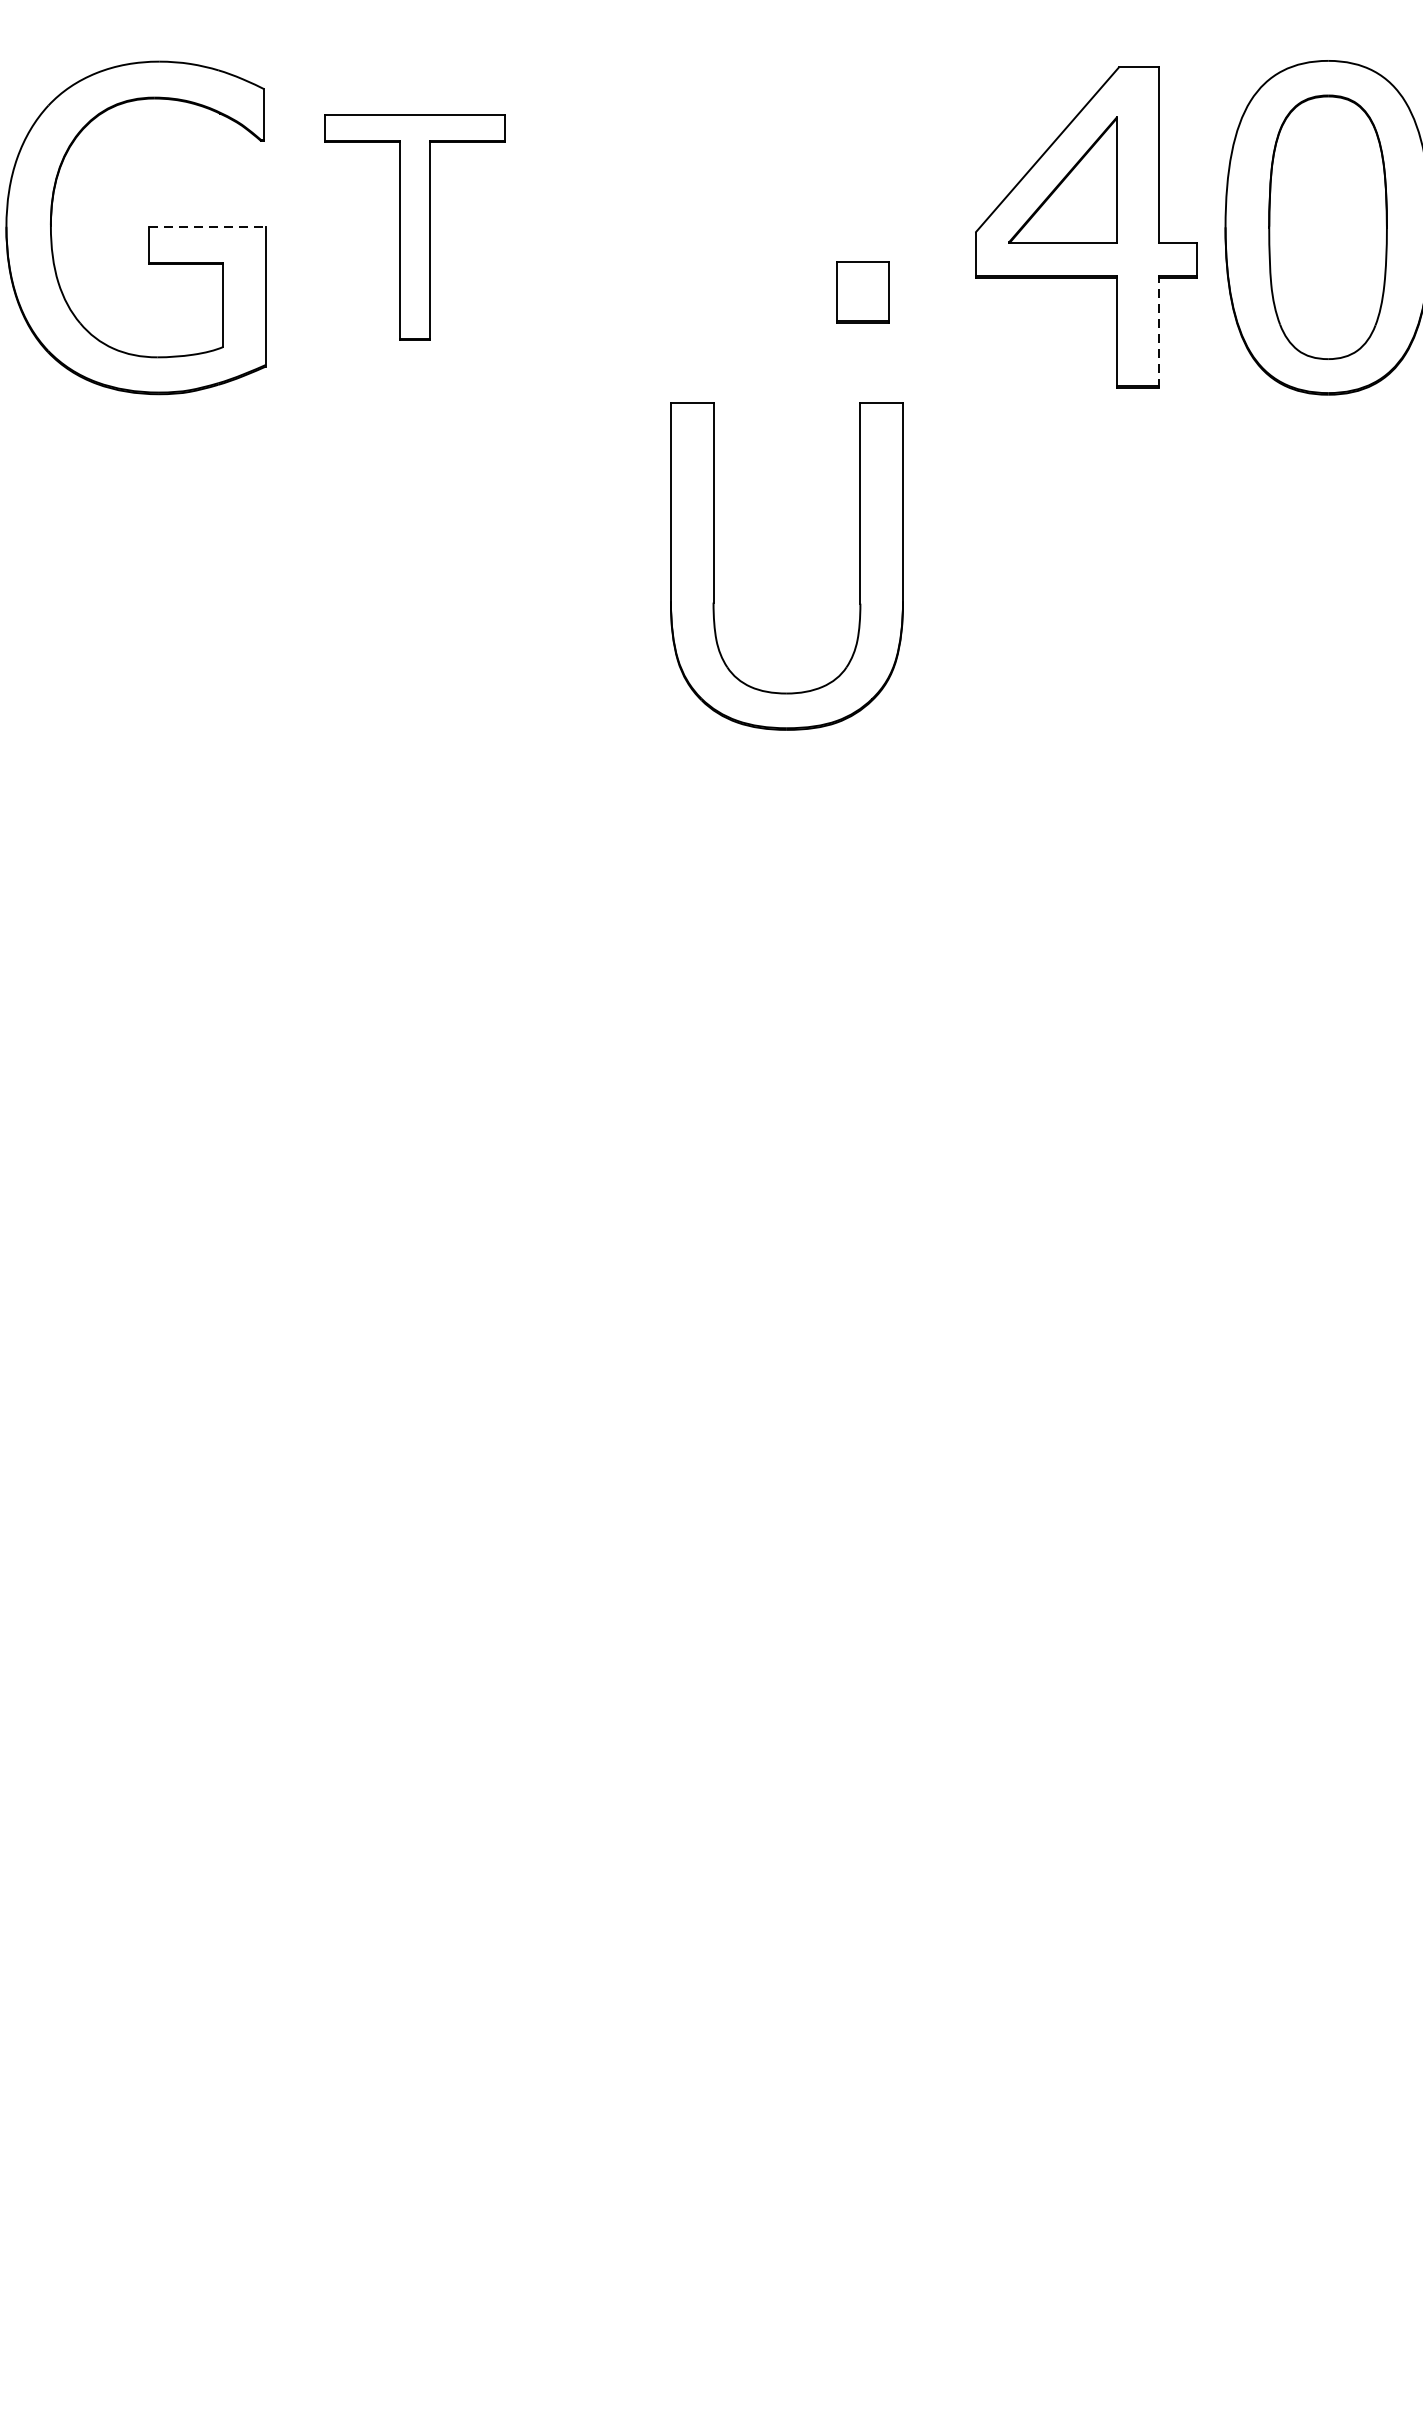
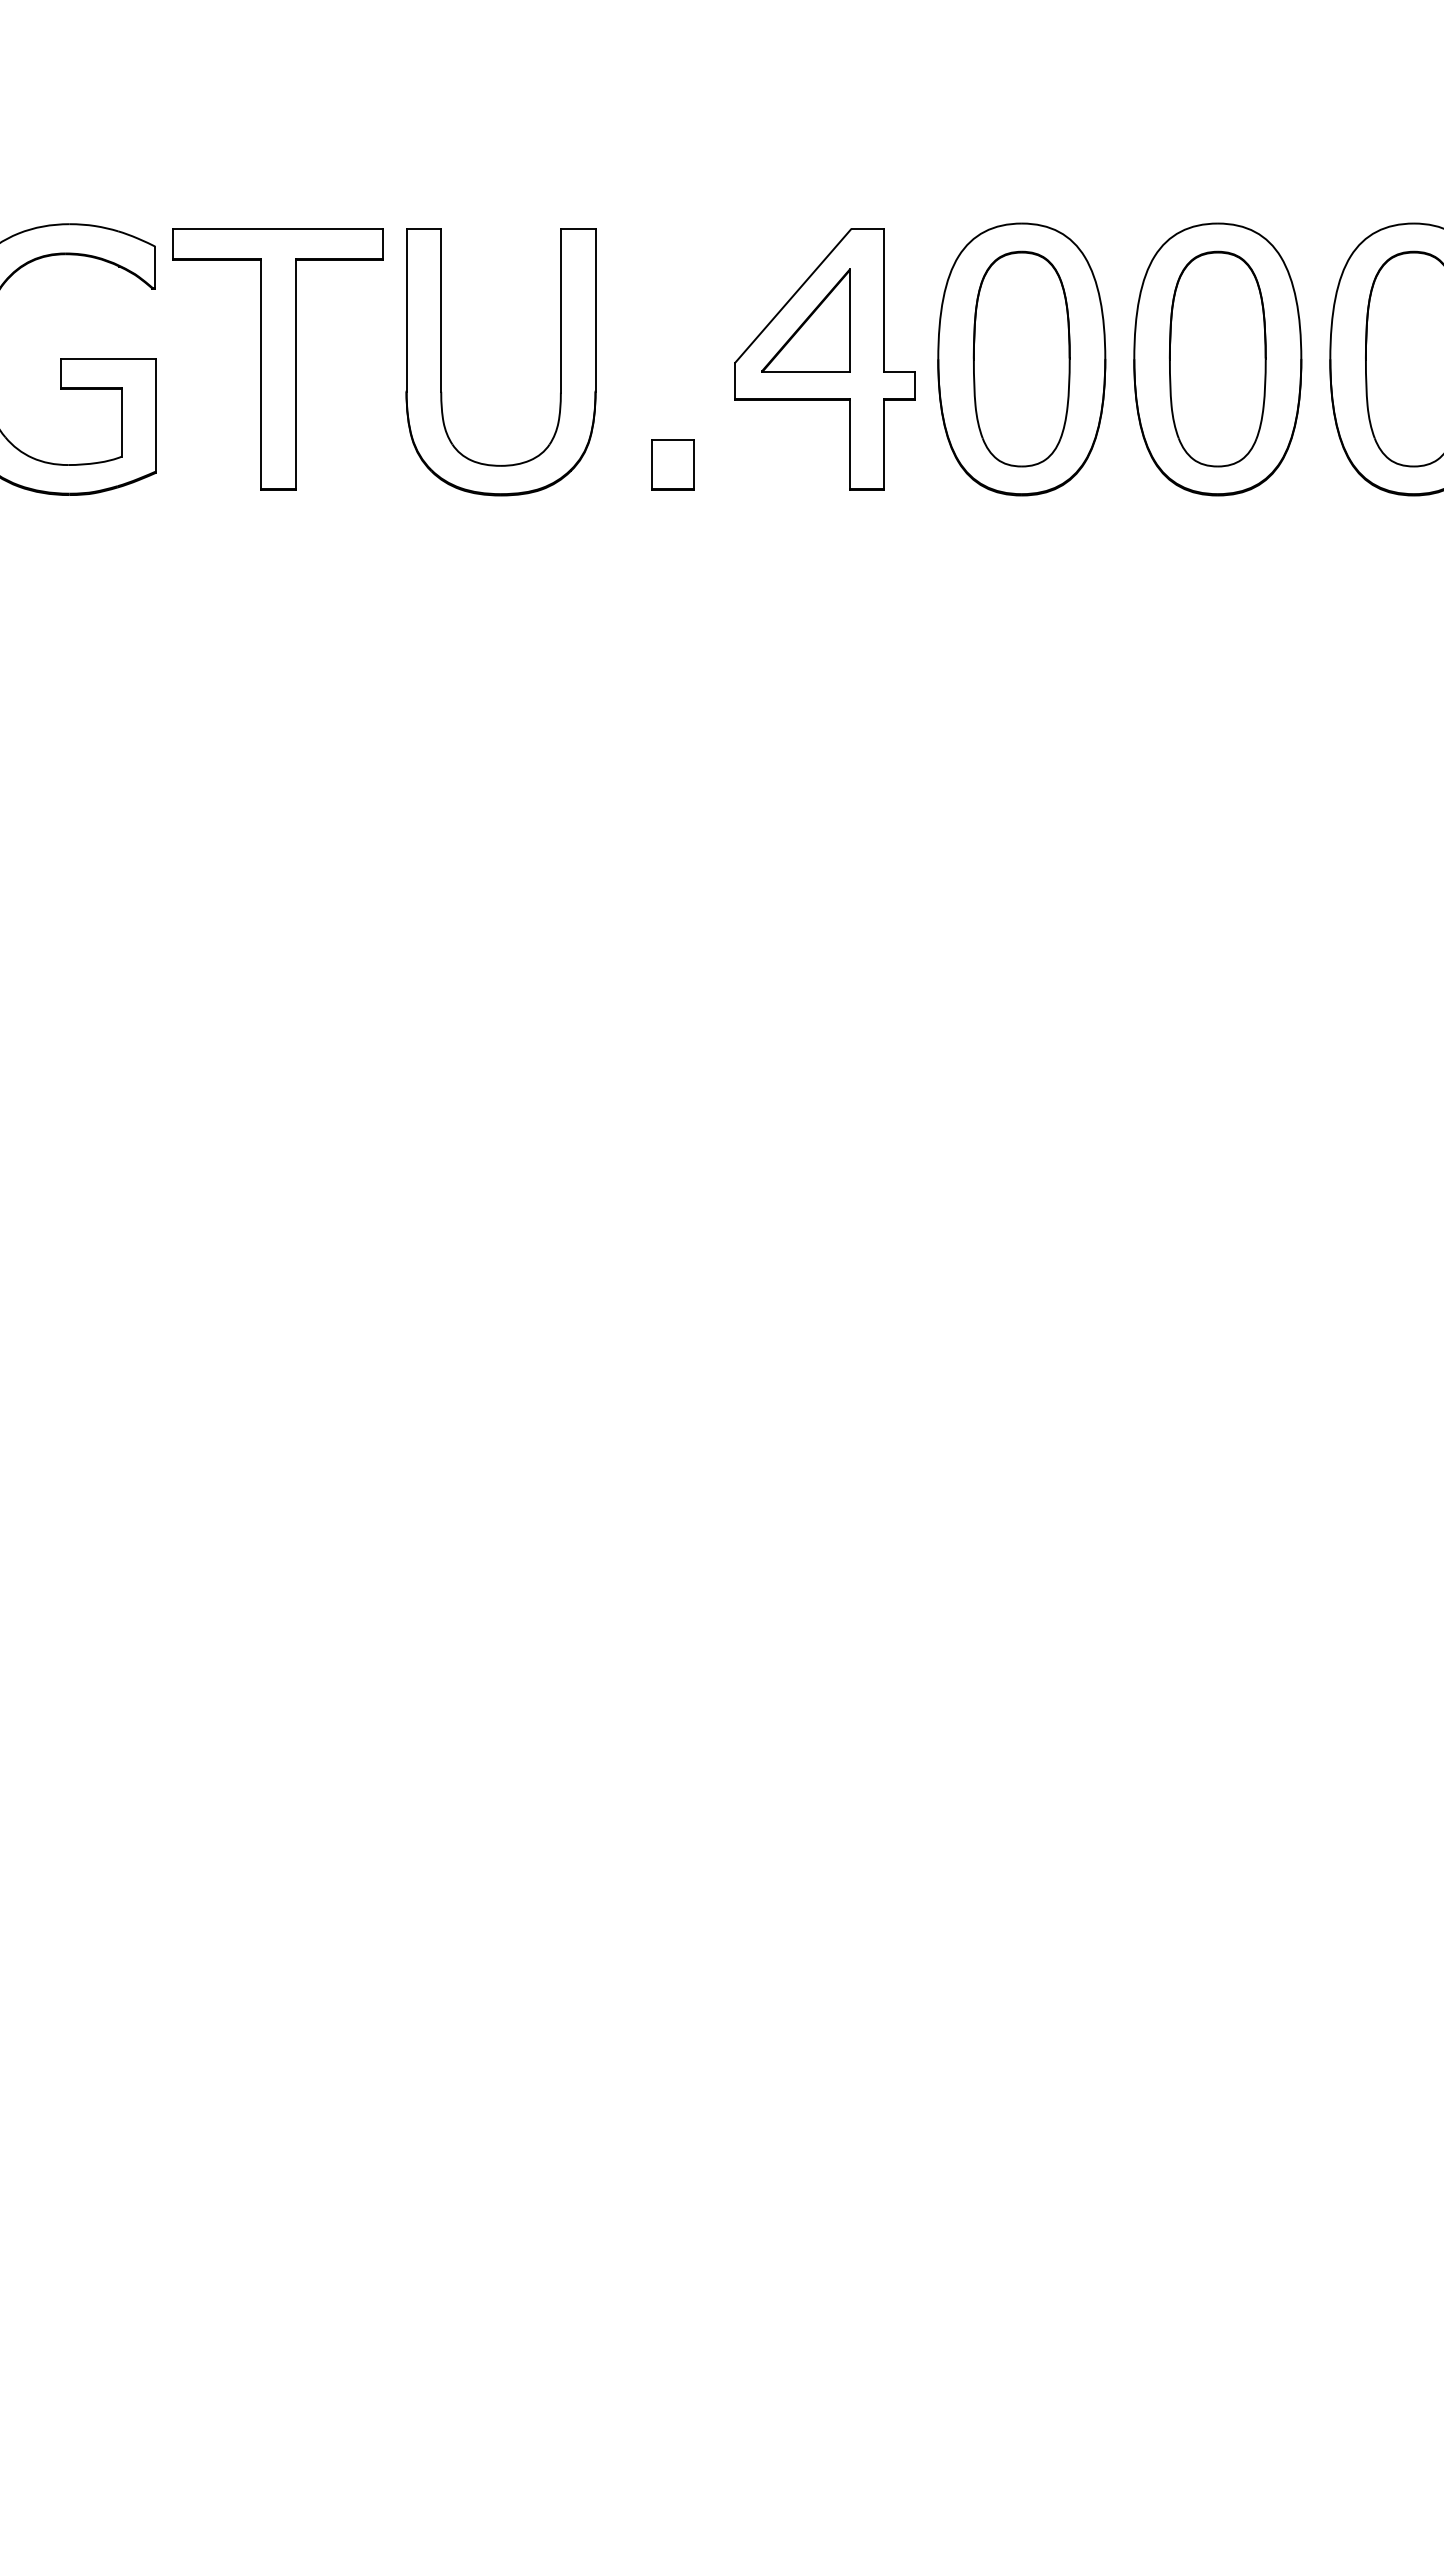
line: (208, 226) -> (109, 358), dashed -> solid
part: (414, 227) -> (277, 359), size x1.43
part: (862, 291) -> (672, 464), moved
line: (1158, 333) -> (883, 445), dashed -> solid
part: (713, 566) -> (441, 362), moved

